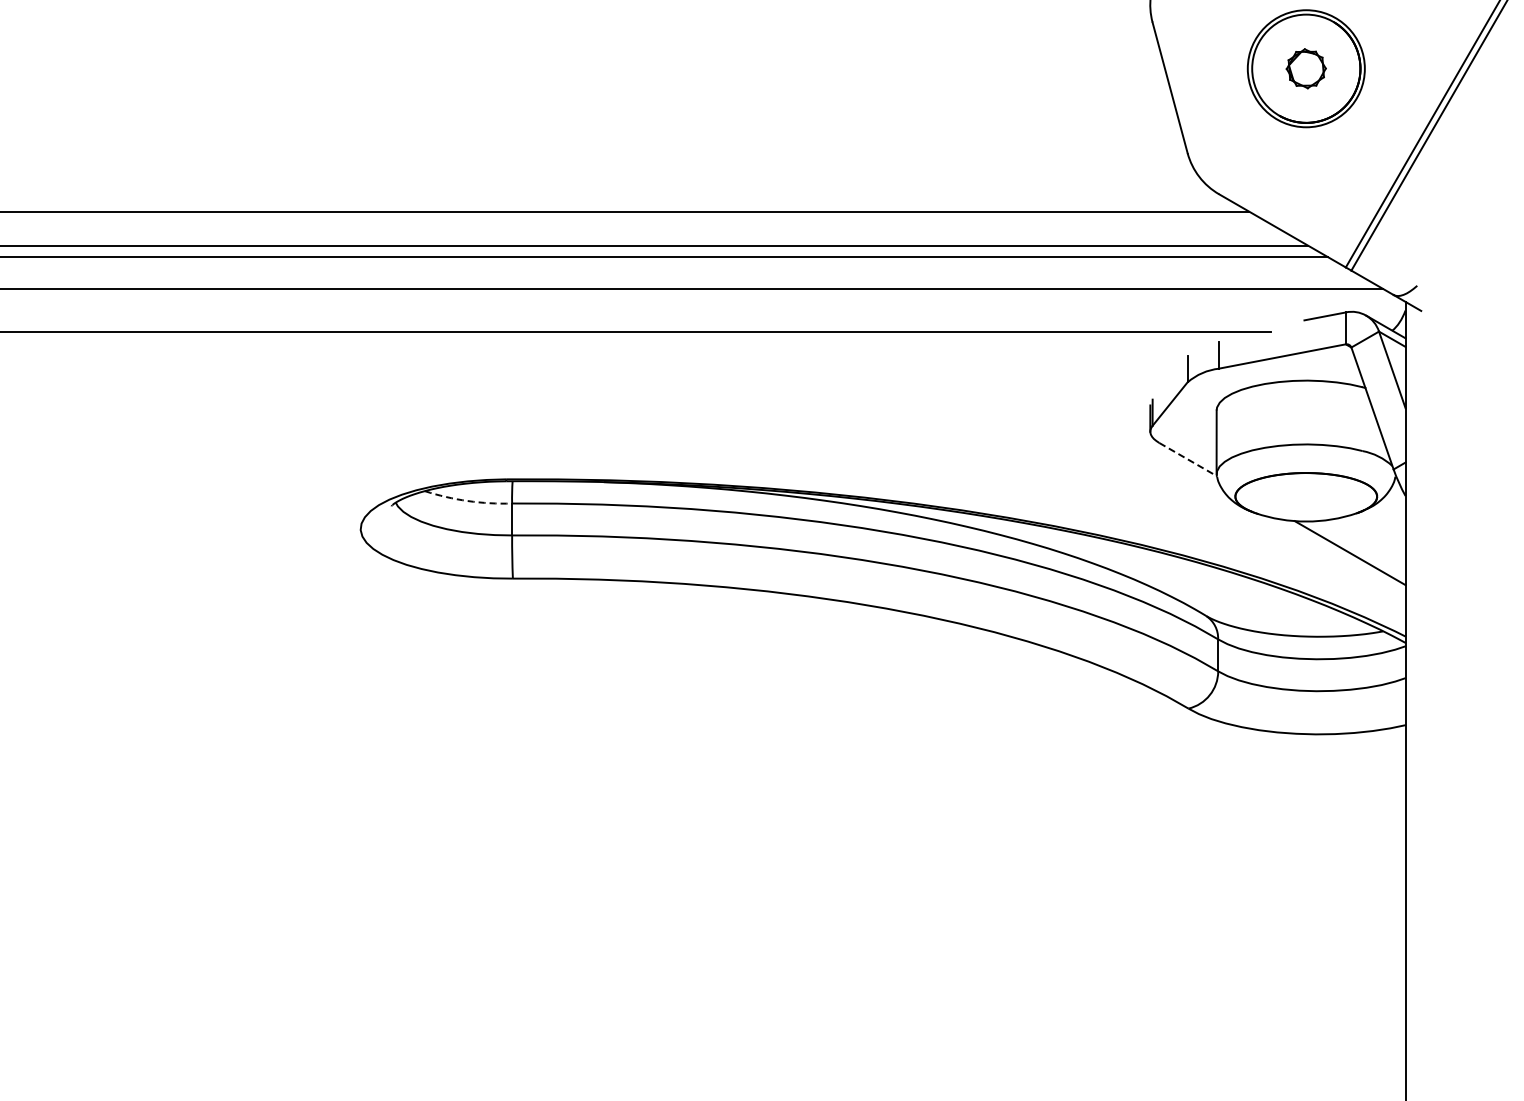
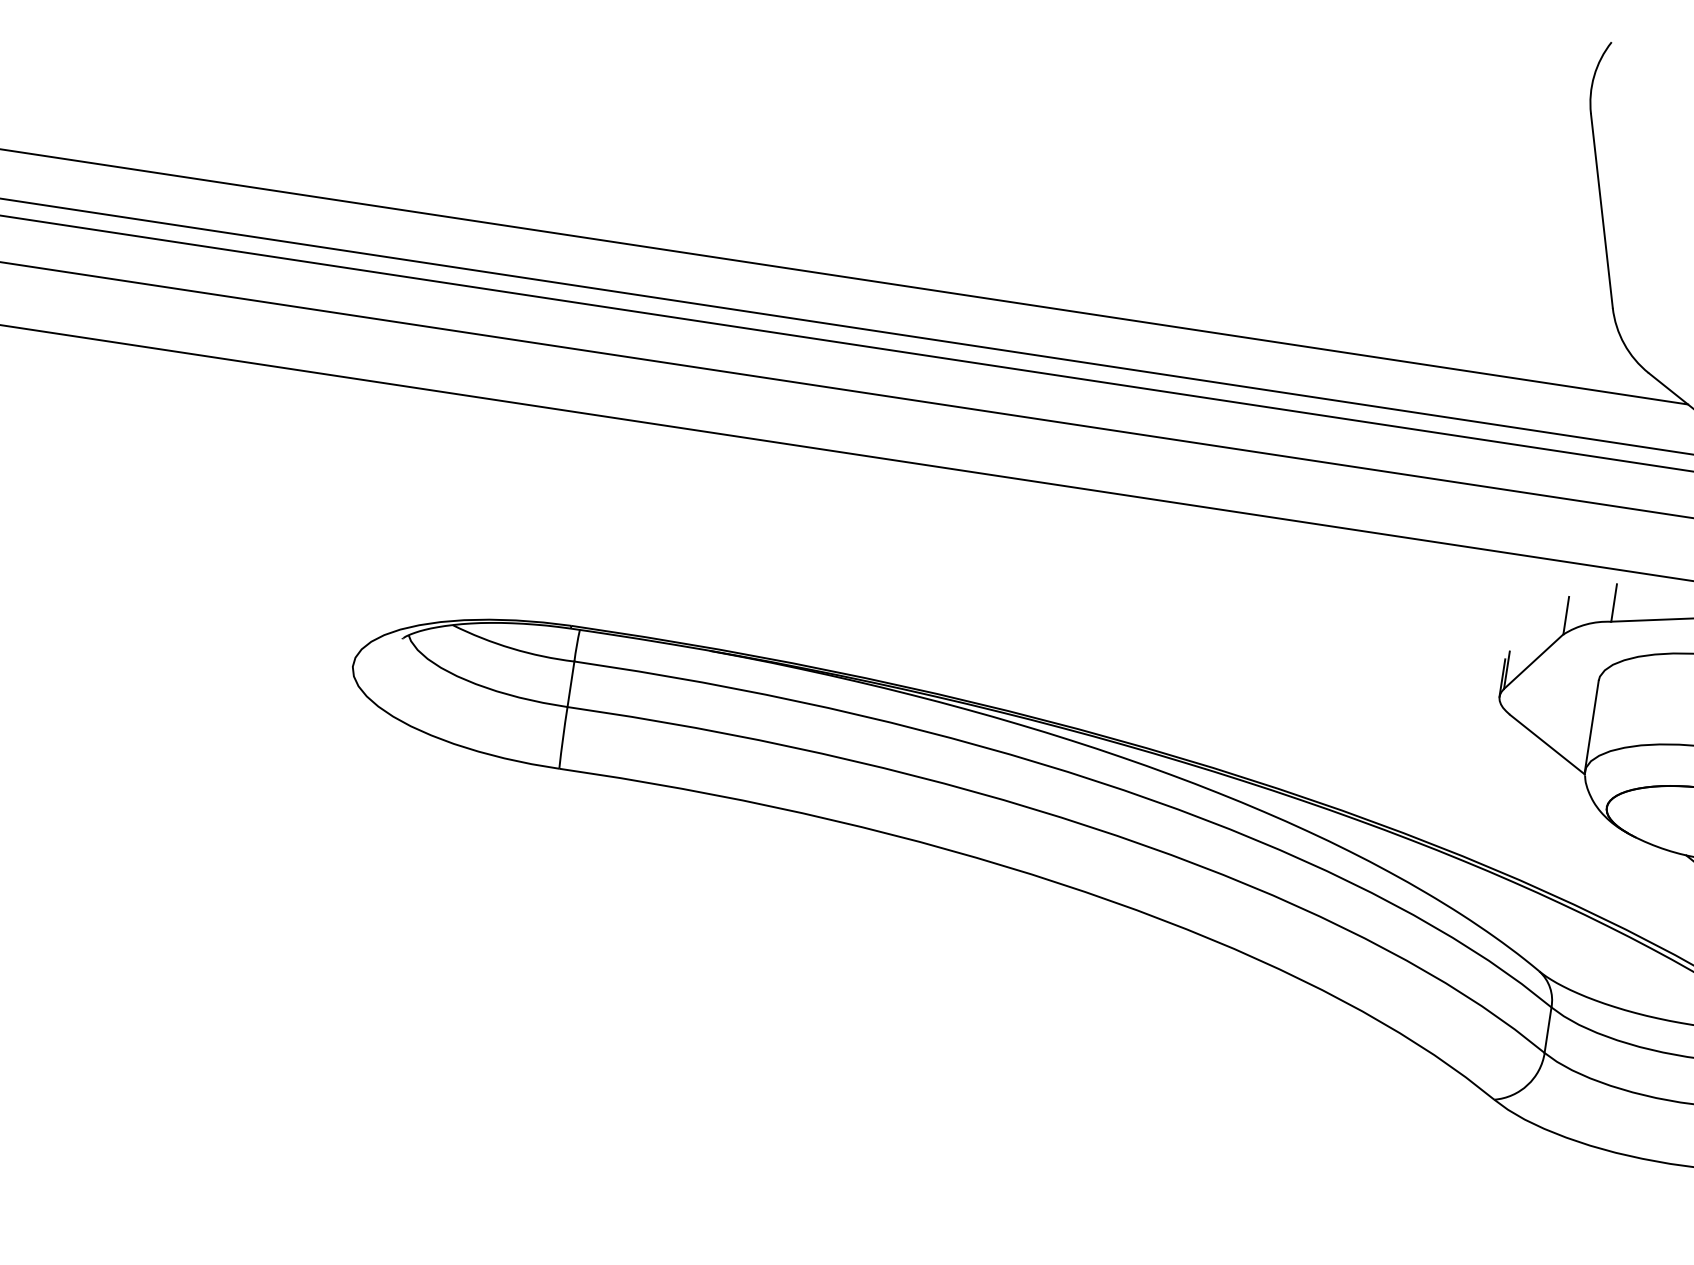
line: (1188, 459) -> (1547, 744), dashed -> solid
arc: (467, 501) -> (511, 649), dashed -> solid

